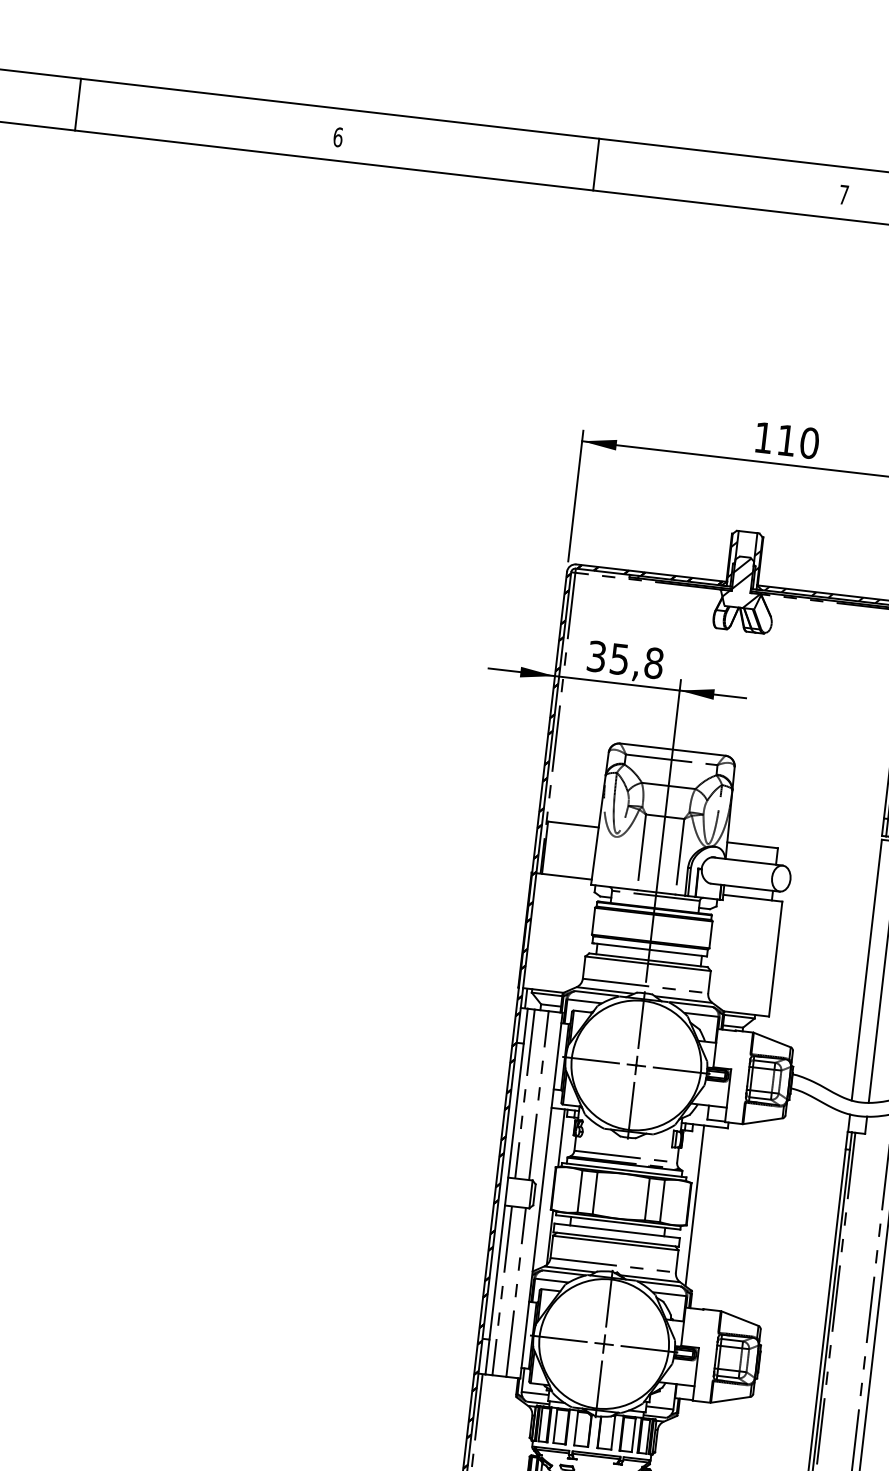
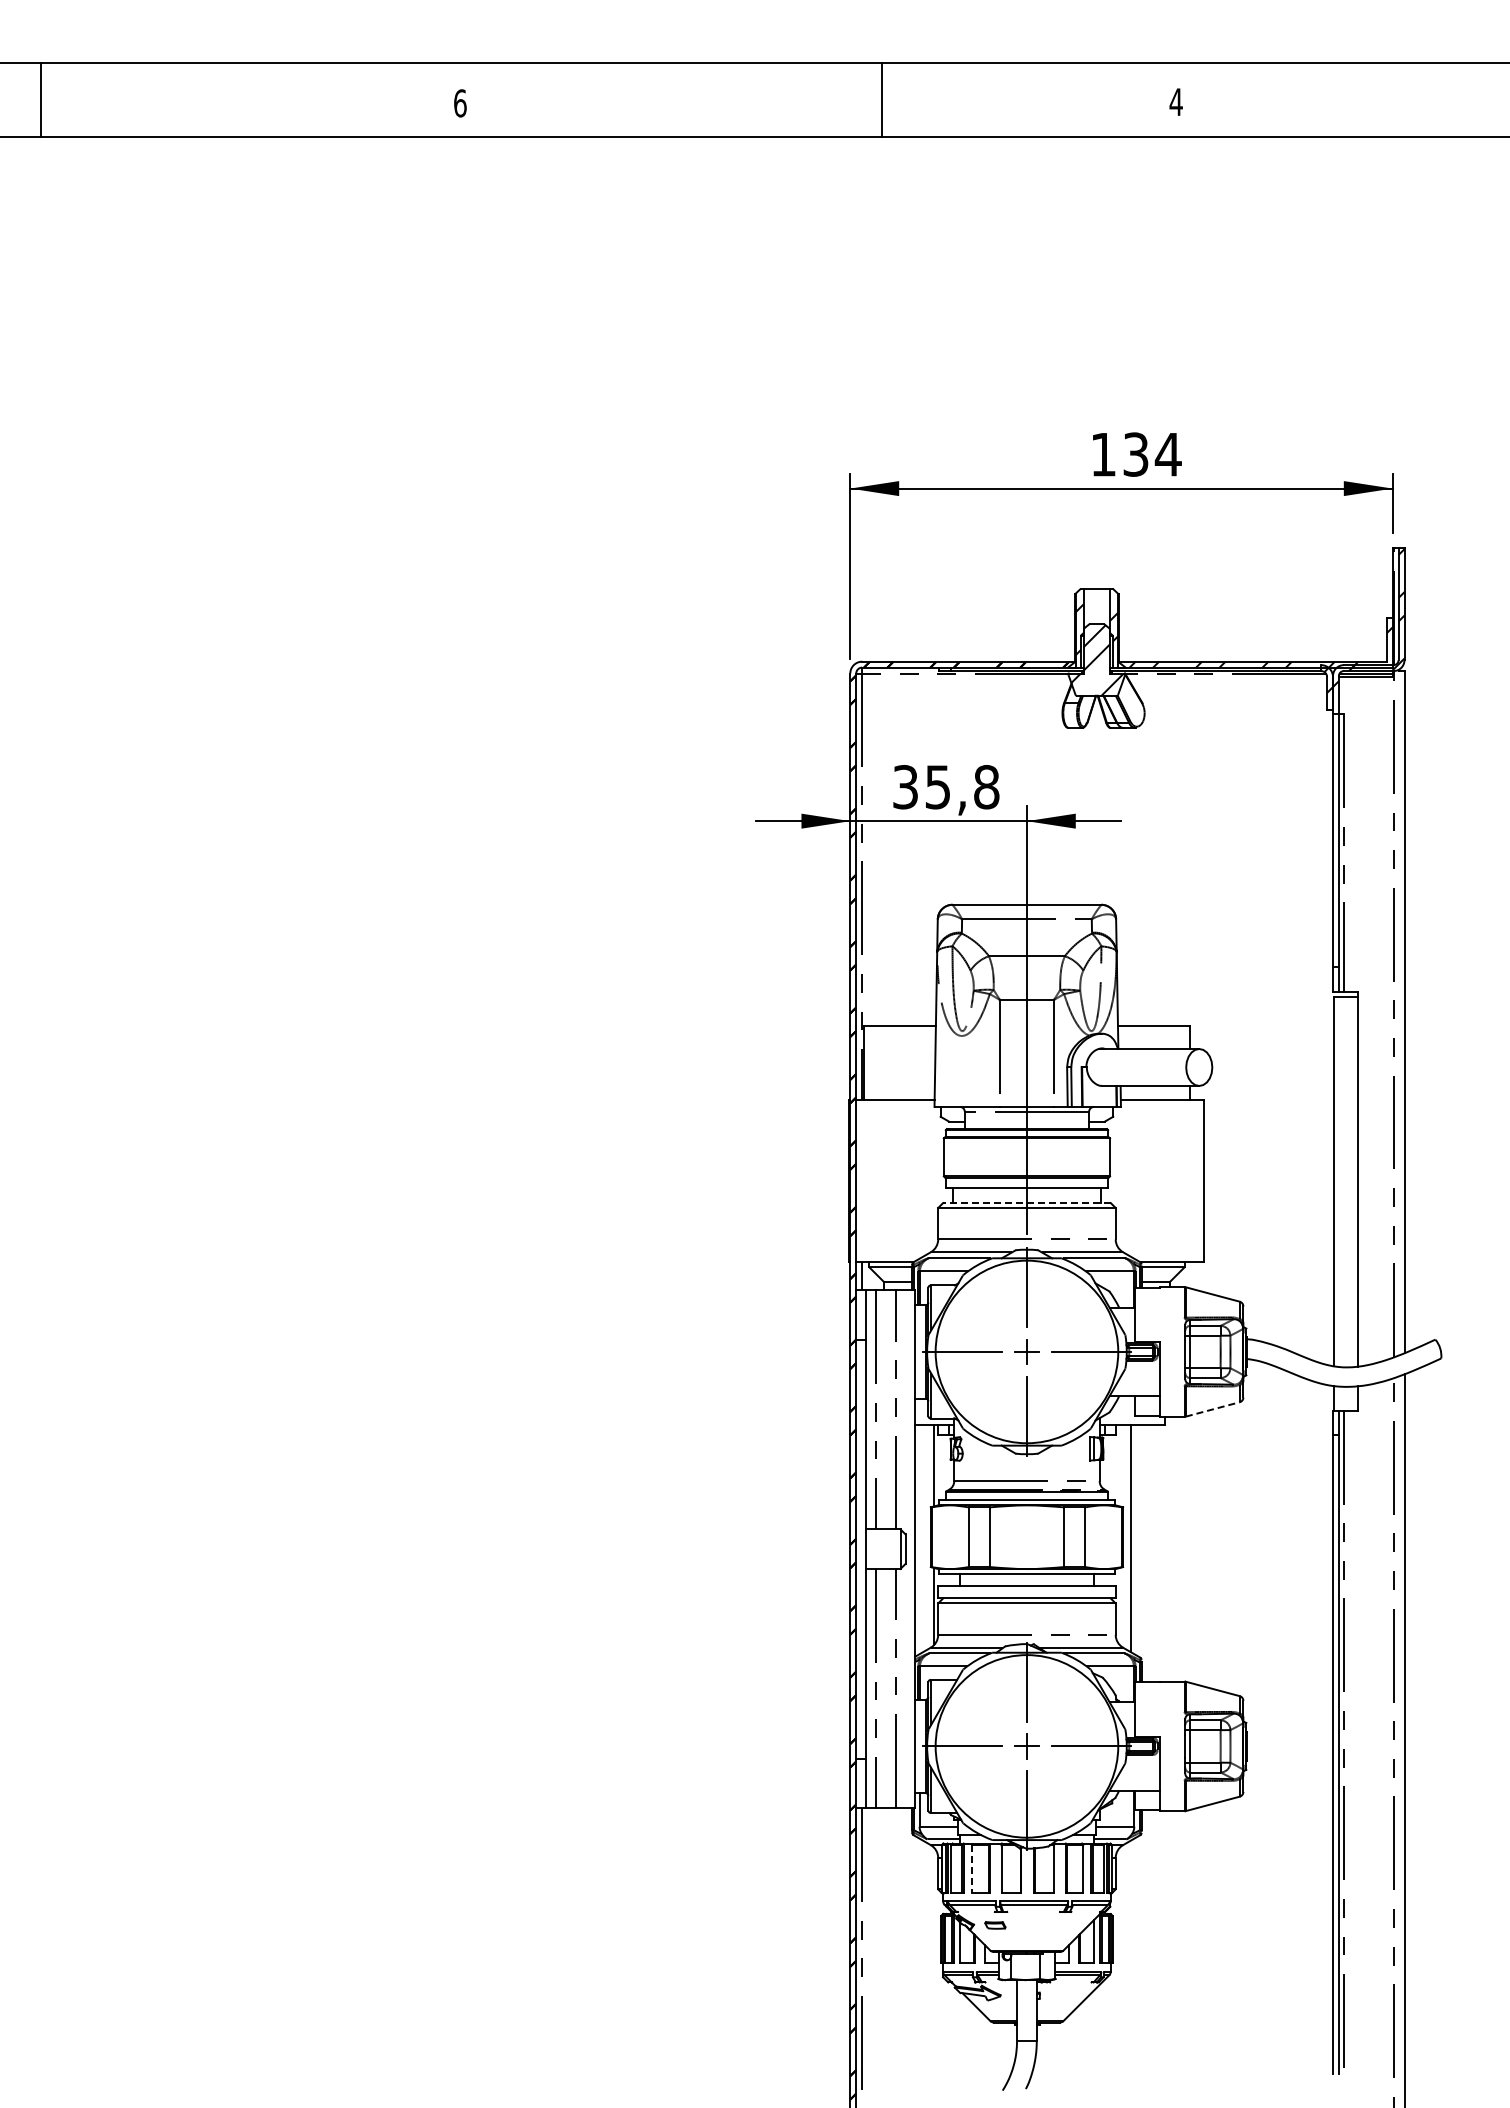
line: (78, 104) -> (40, 99), moved
line: (596, 164) -> (882, 99), moved
text: (843, 194) -> (1175, 101), 7 -> 4
text: (798, 441) -> (1152, 454), 110 -> 134
line: (648, 960) -> (1026, 1203), solid -> dashed
line: (762, 1121) -> (1212, 1409), solid -> dashed
line: (555, 1426) -> (972, 1869), solid -> dashed

